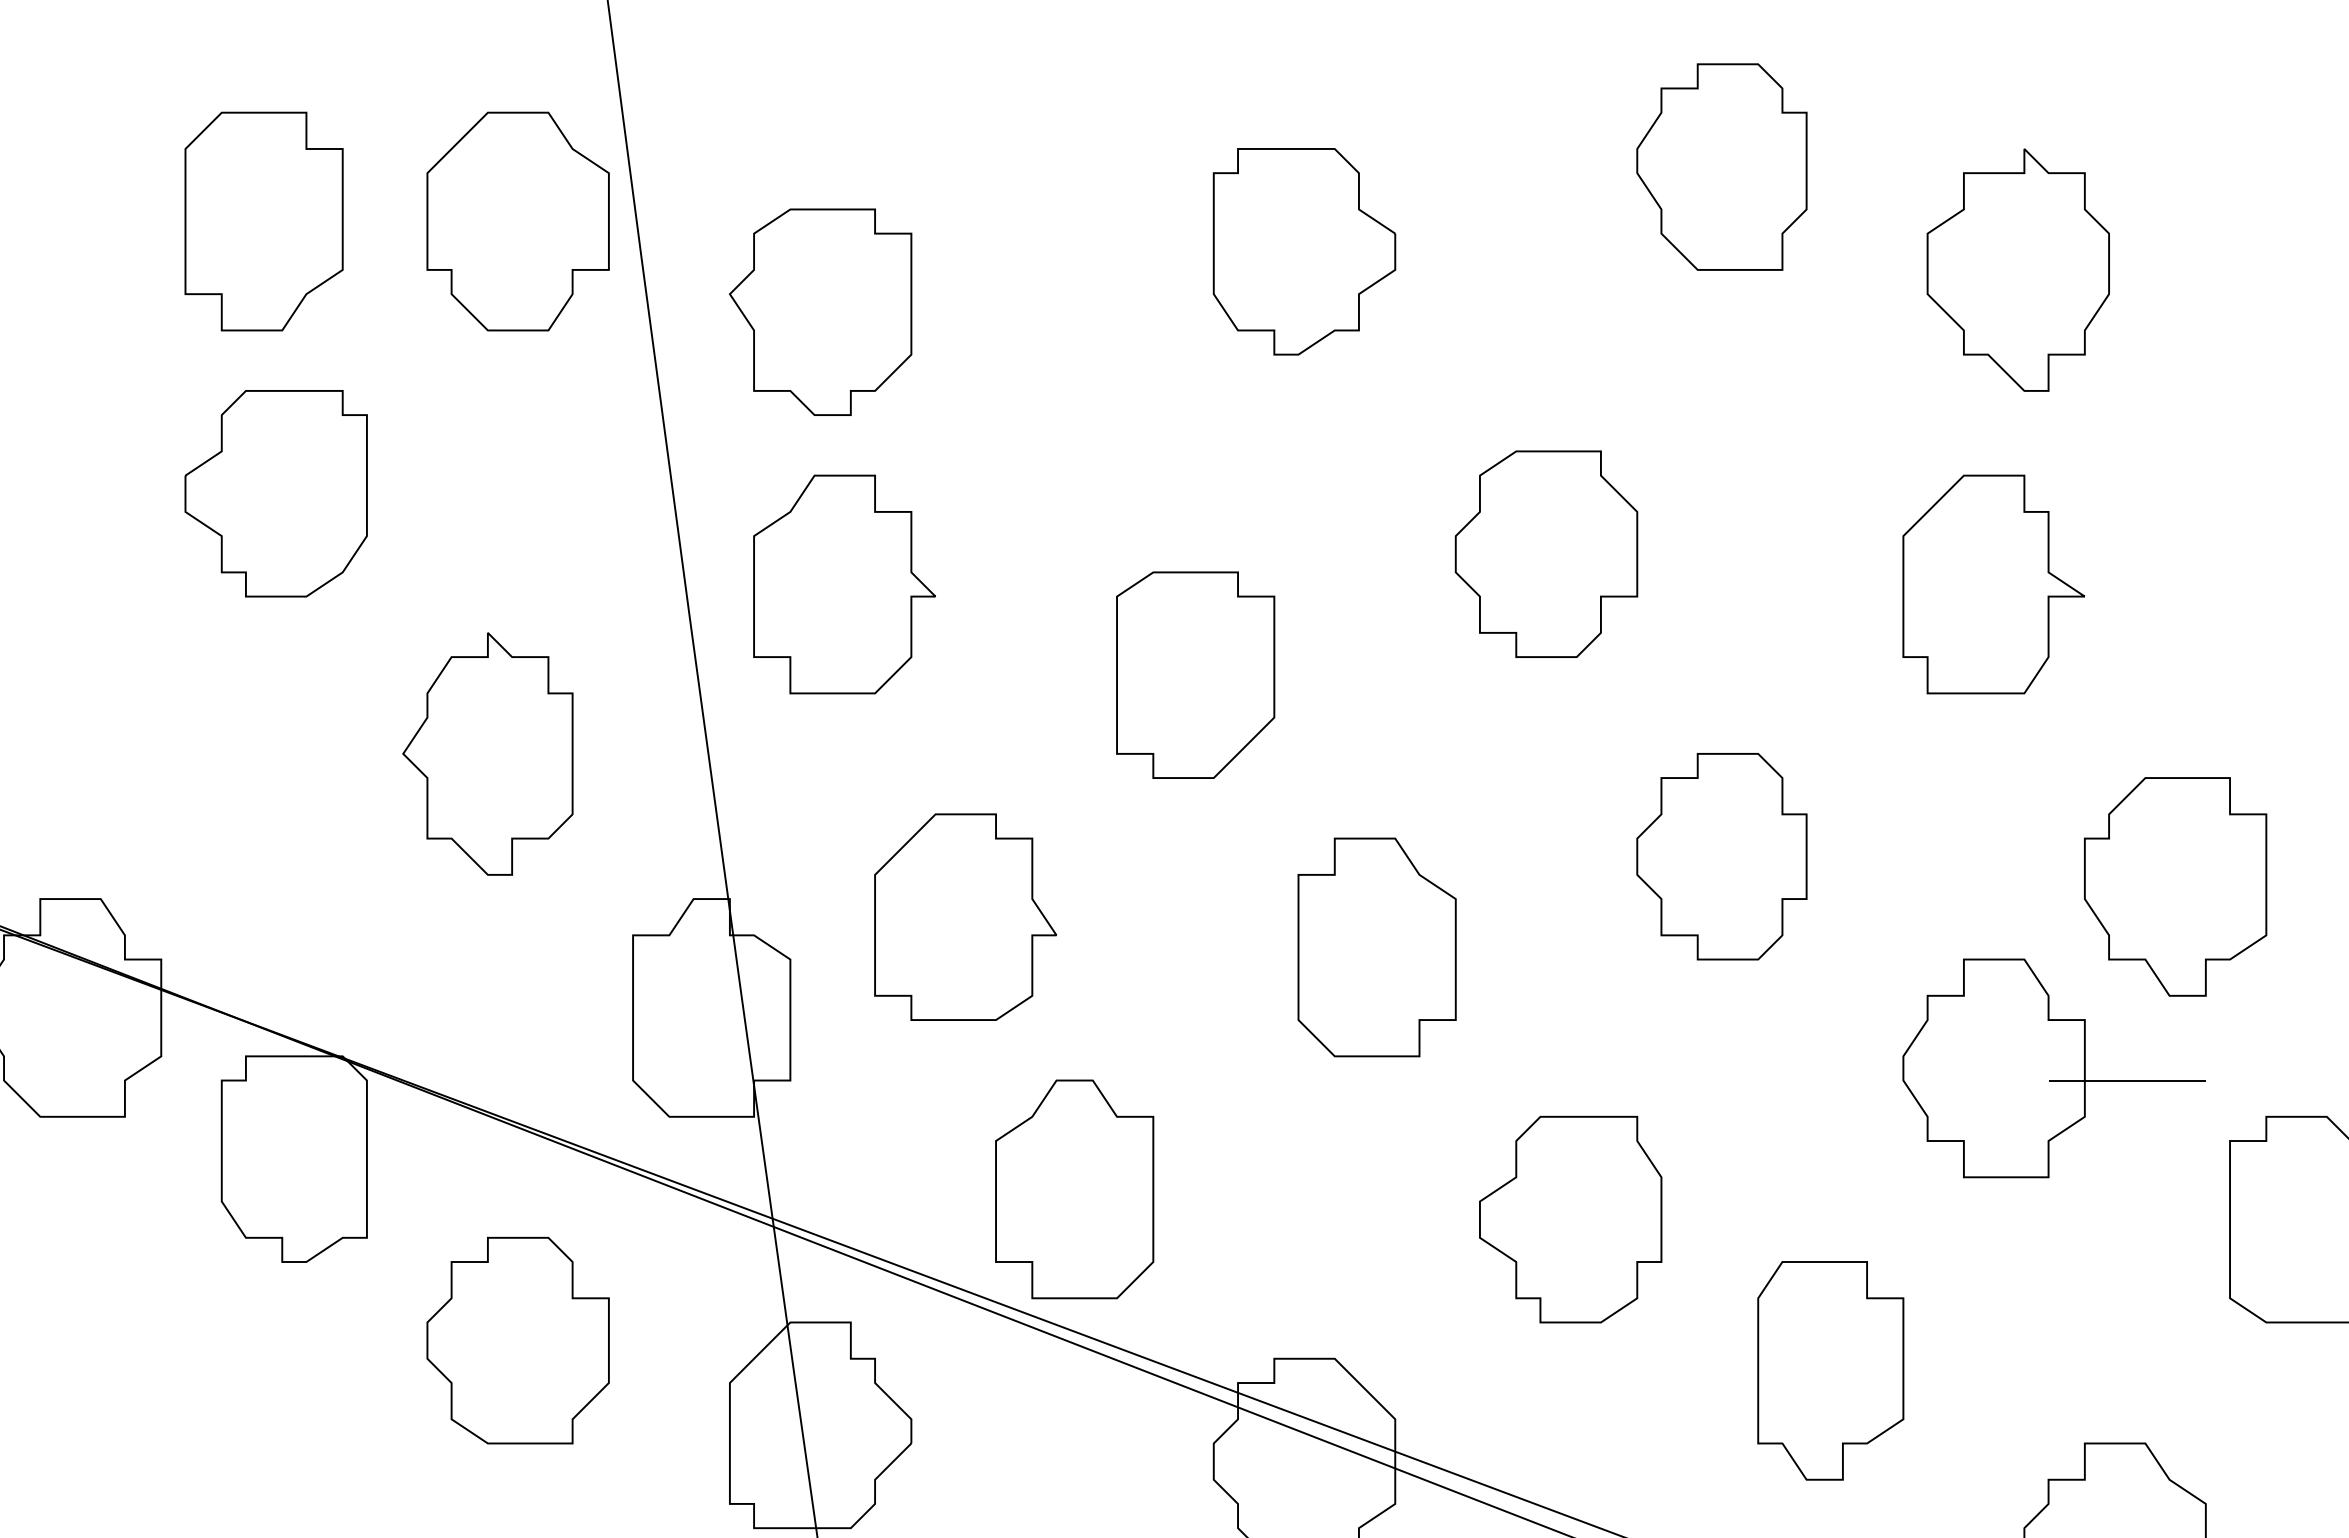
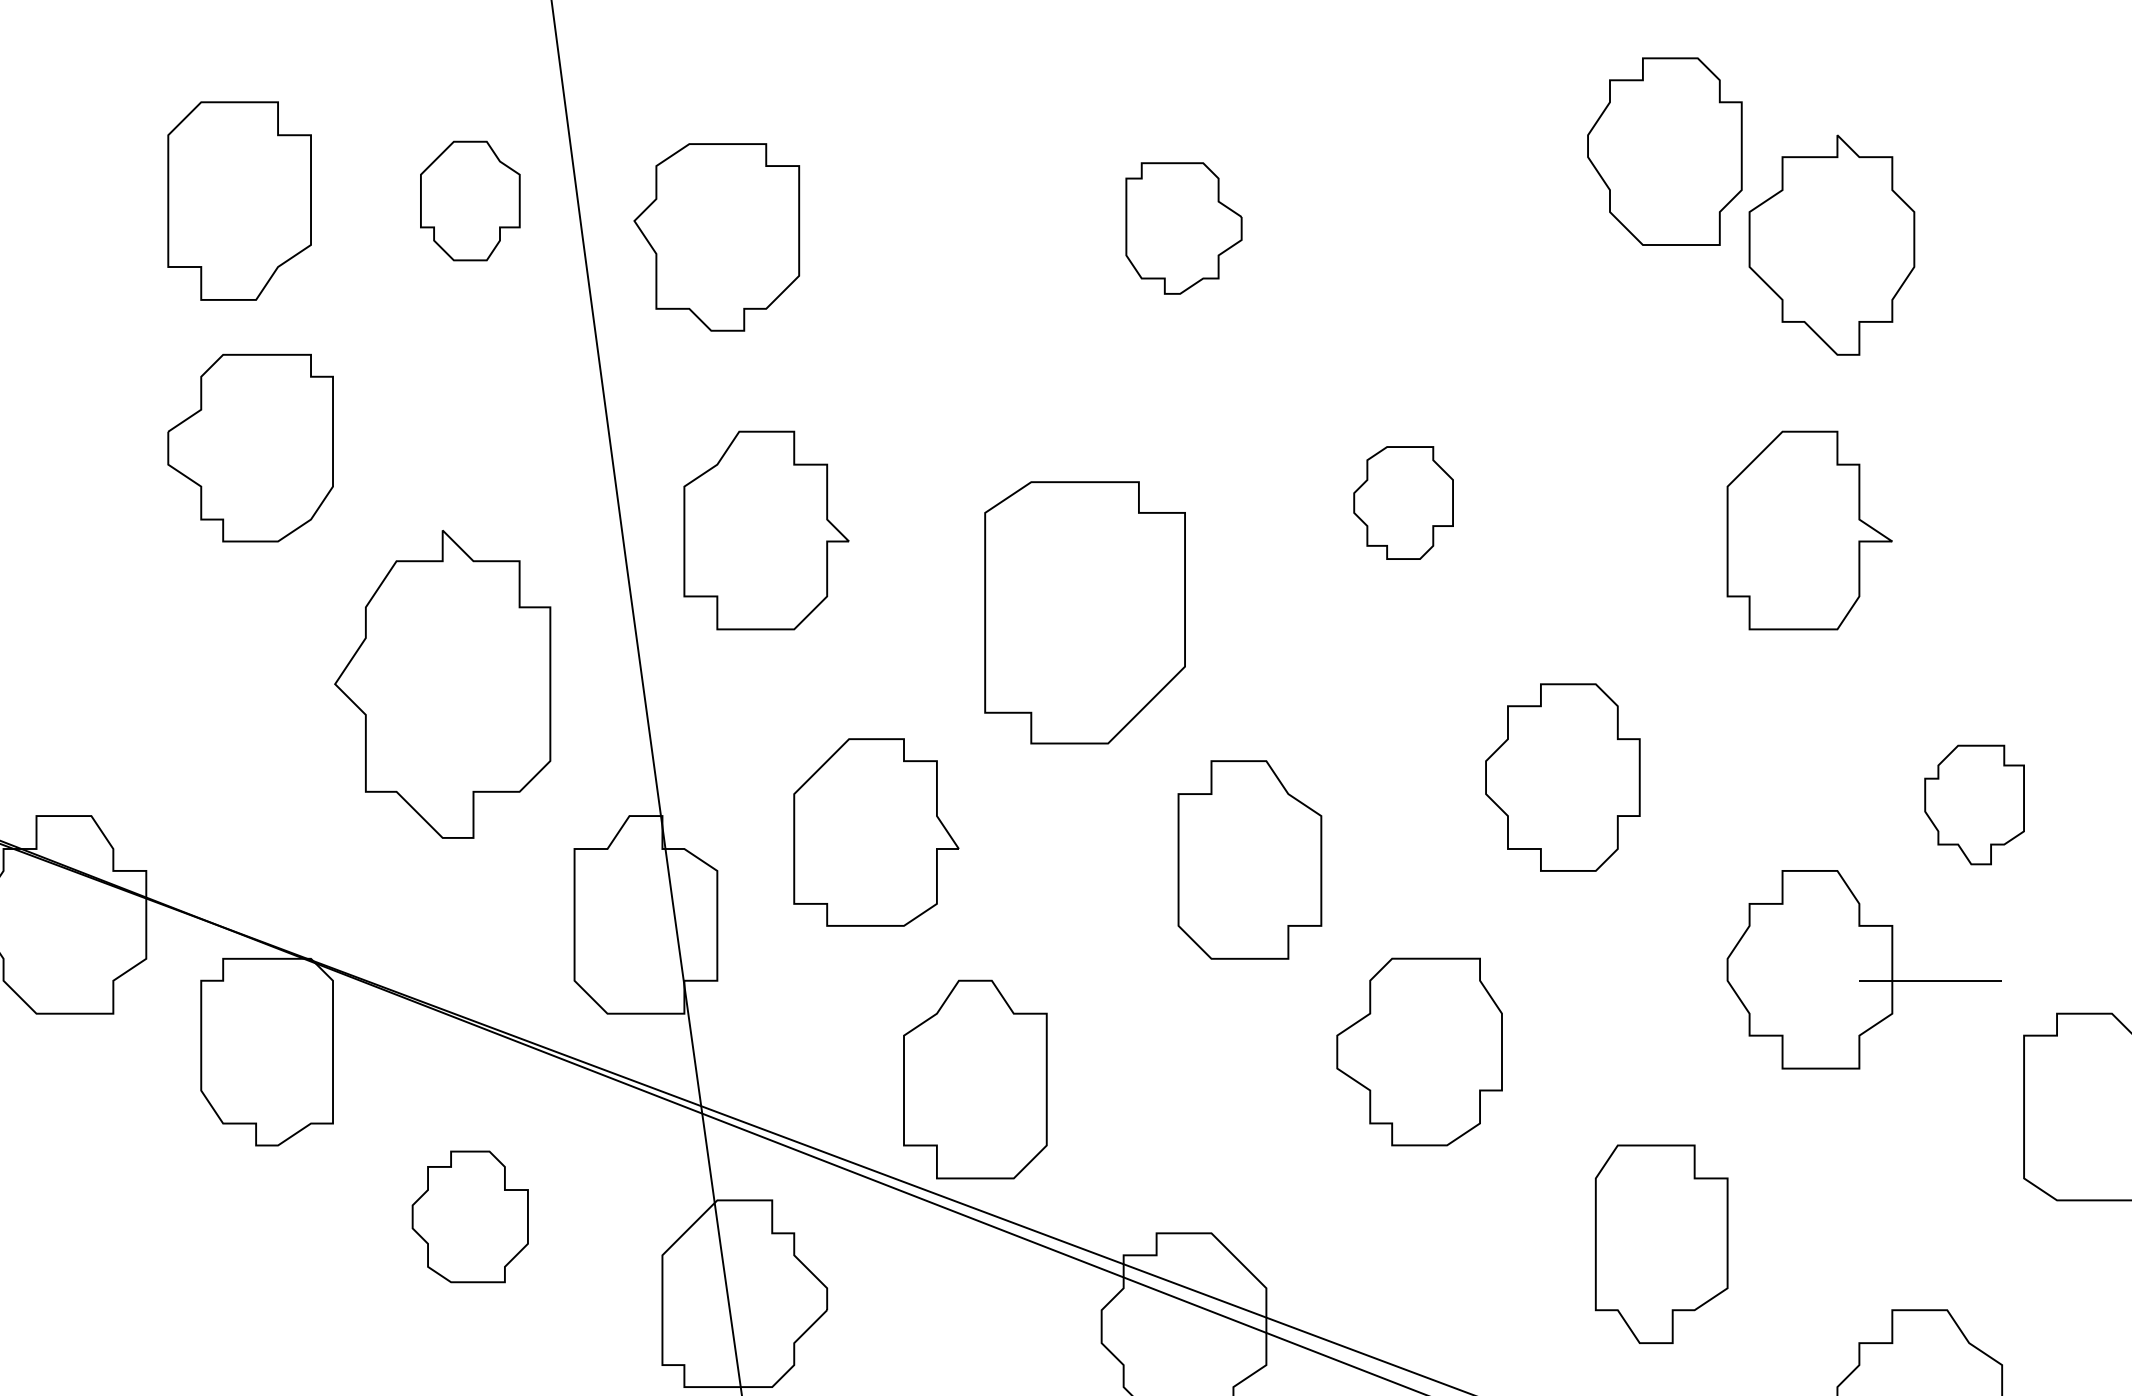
part: (1721, 166) -> (1664, 151), moved
part: (518, 220) -> (470, 200), size x0.6
part: (1303, 251) -> (1183, 228), size x0.7
part: (820, 312) -> (716, 237), moved
part: (1546, 553) -> (1403, 502), size x0.6
part: (1195, 674) -> (1085, 612), size x1.4
part: (487, 754) -> (442, 684), size x1.4
part: (2175, 886) -> (1974, 804), size x0.6
part: (1570, 1219) -> (1419, 1051), moved
part: (518, 1340) -> (470, 1216), size x0.7

